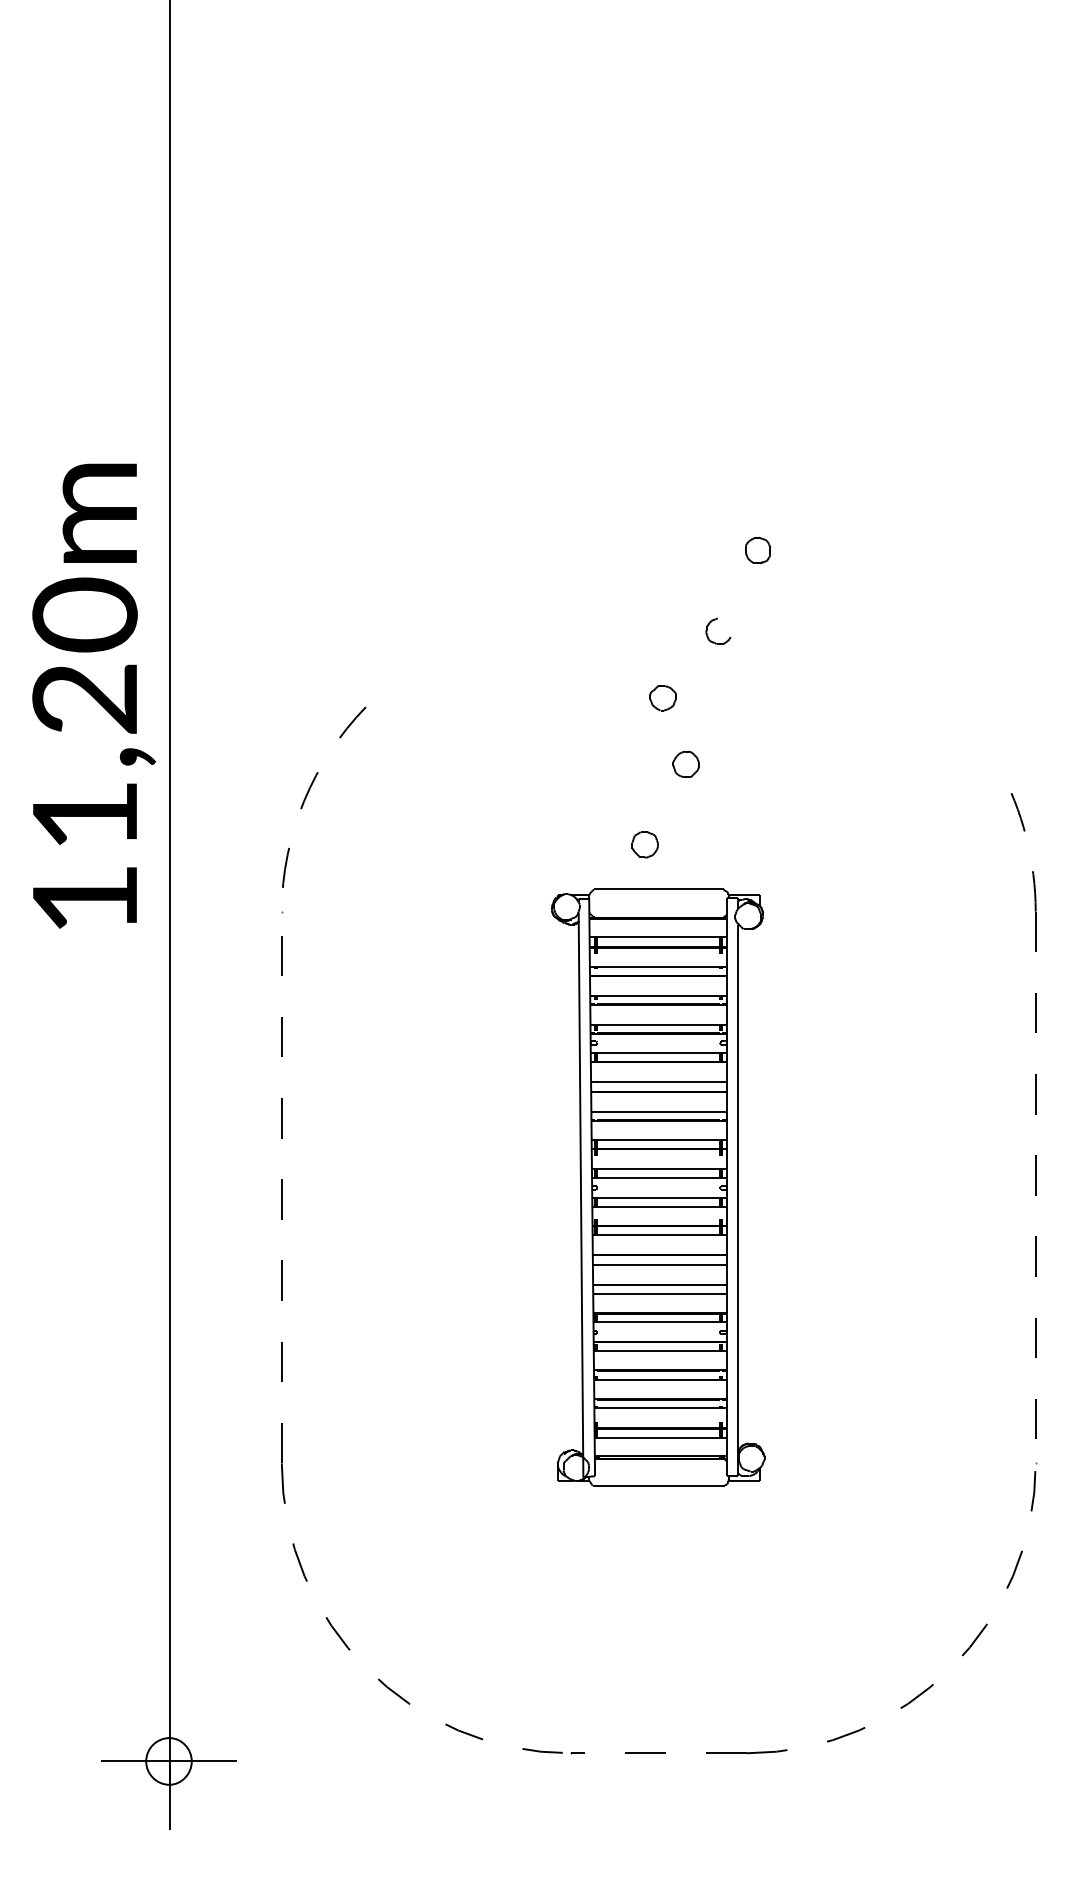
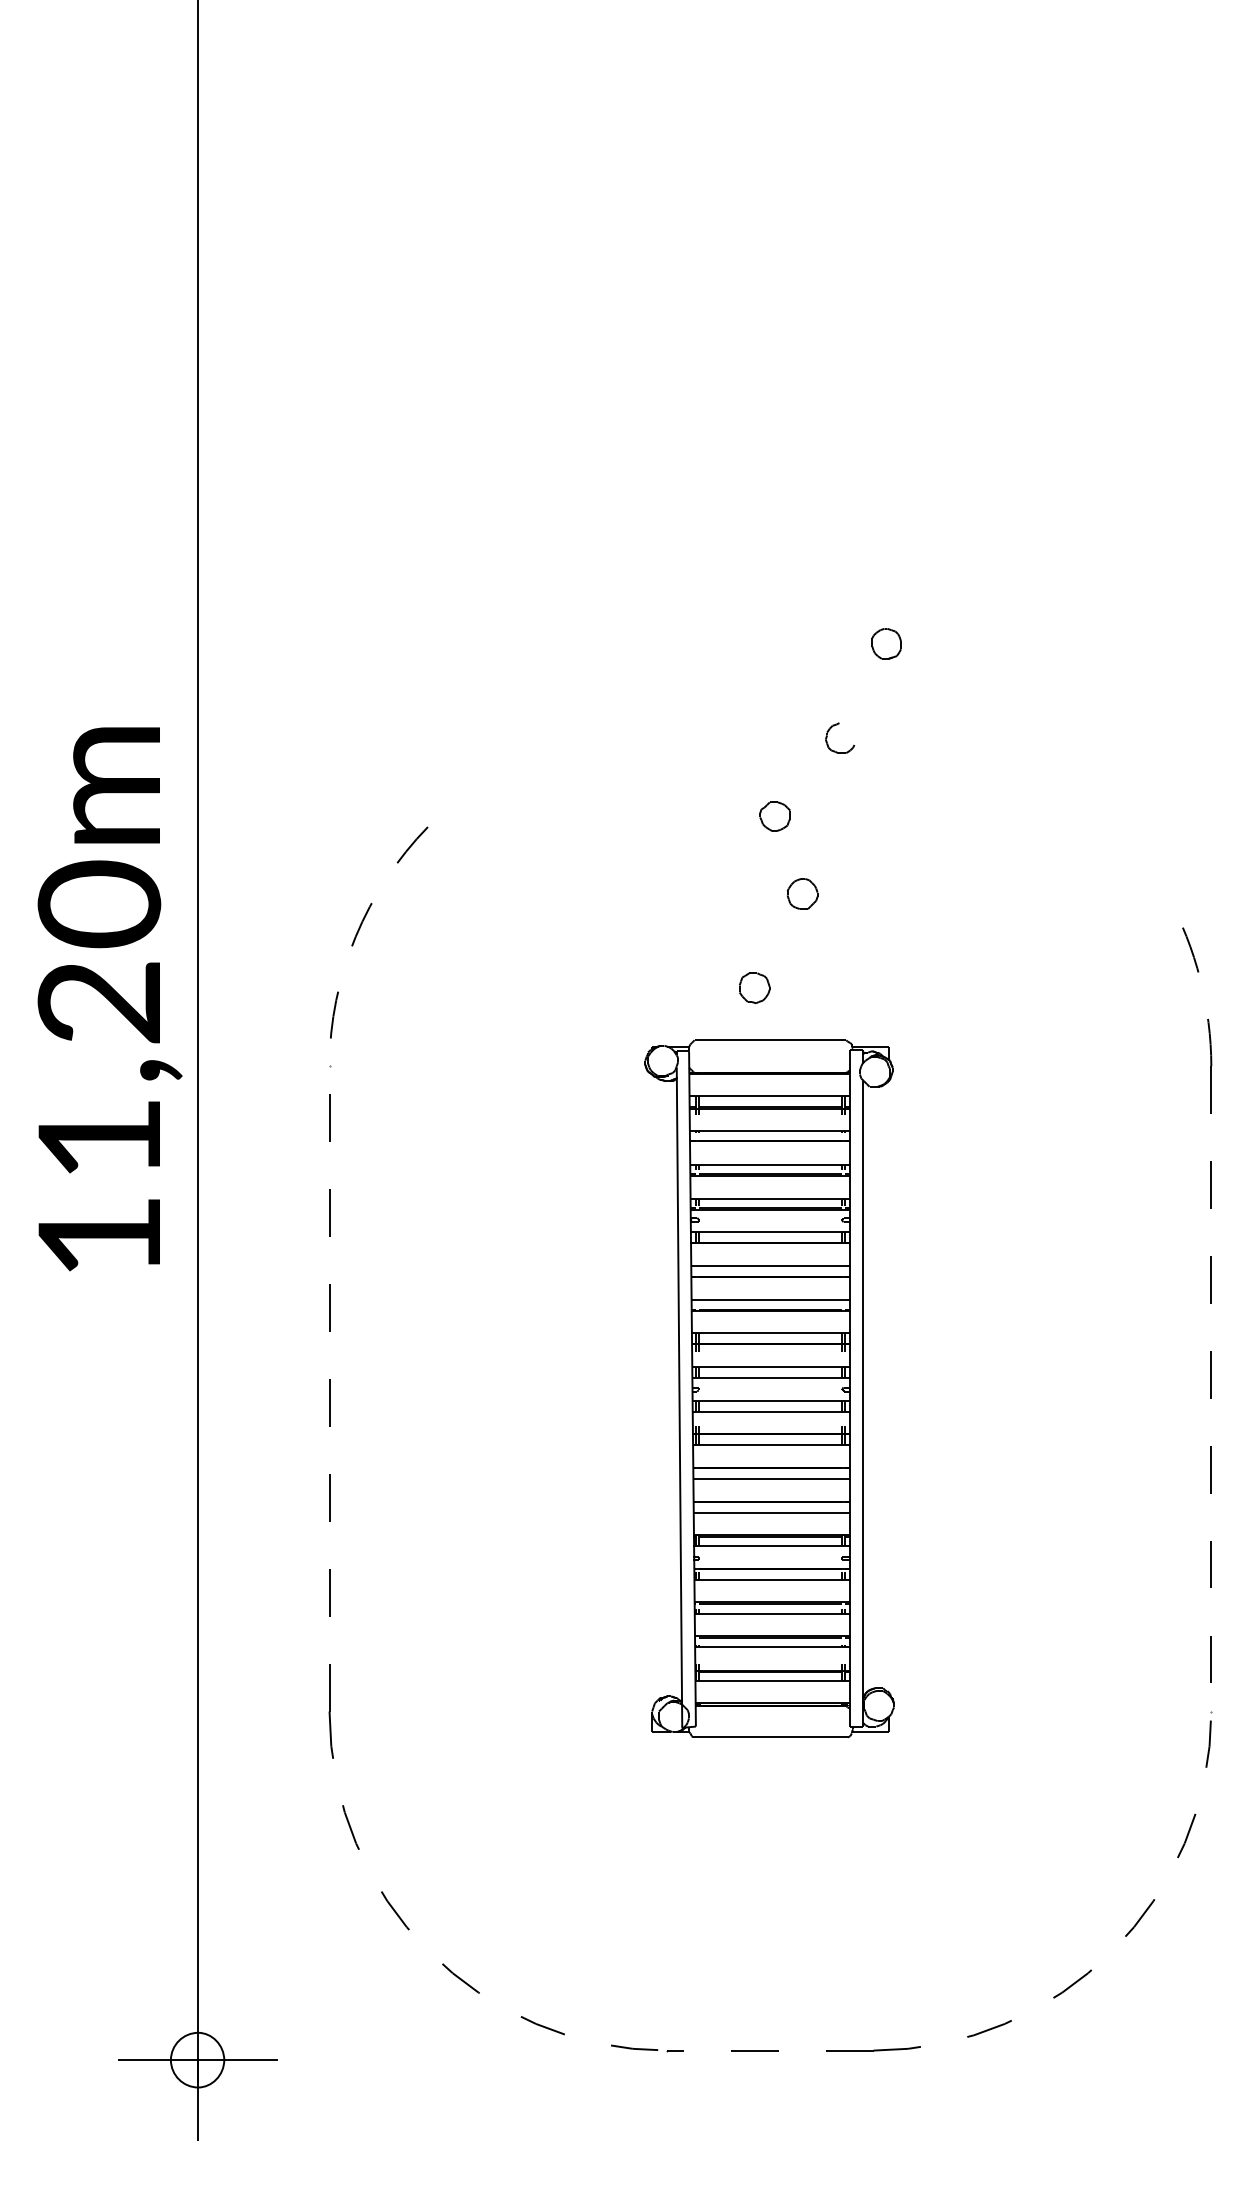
text: (93, 696) -> (109, 999), moved

